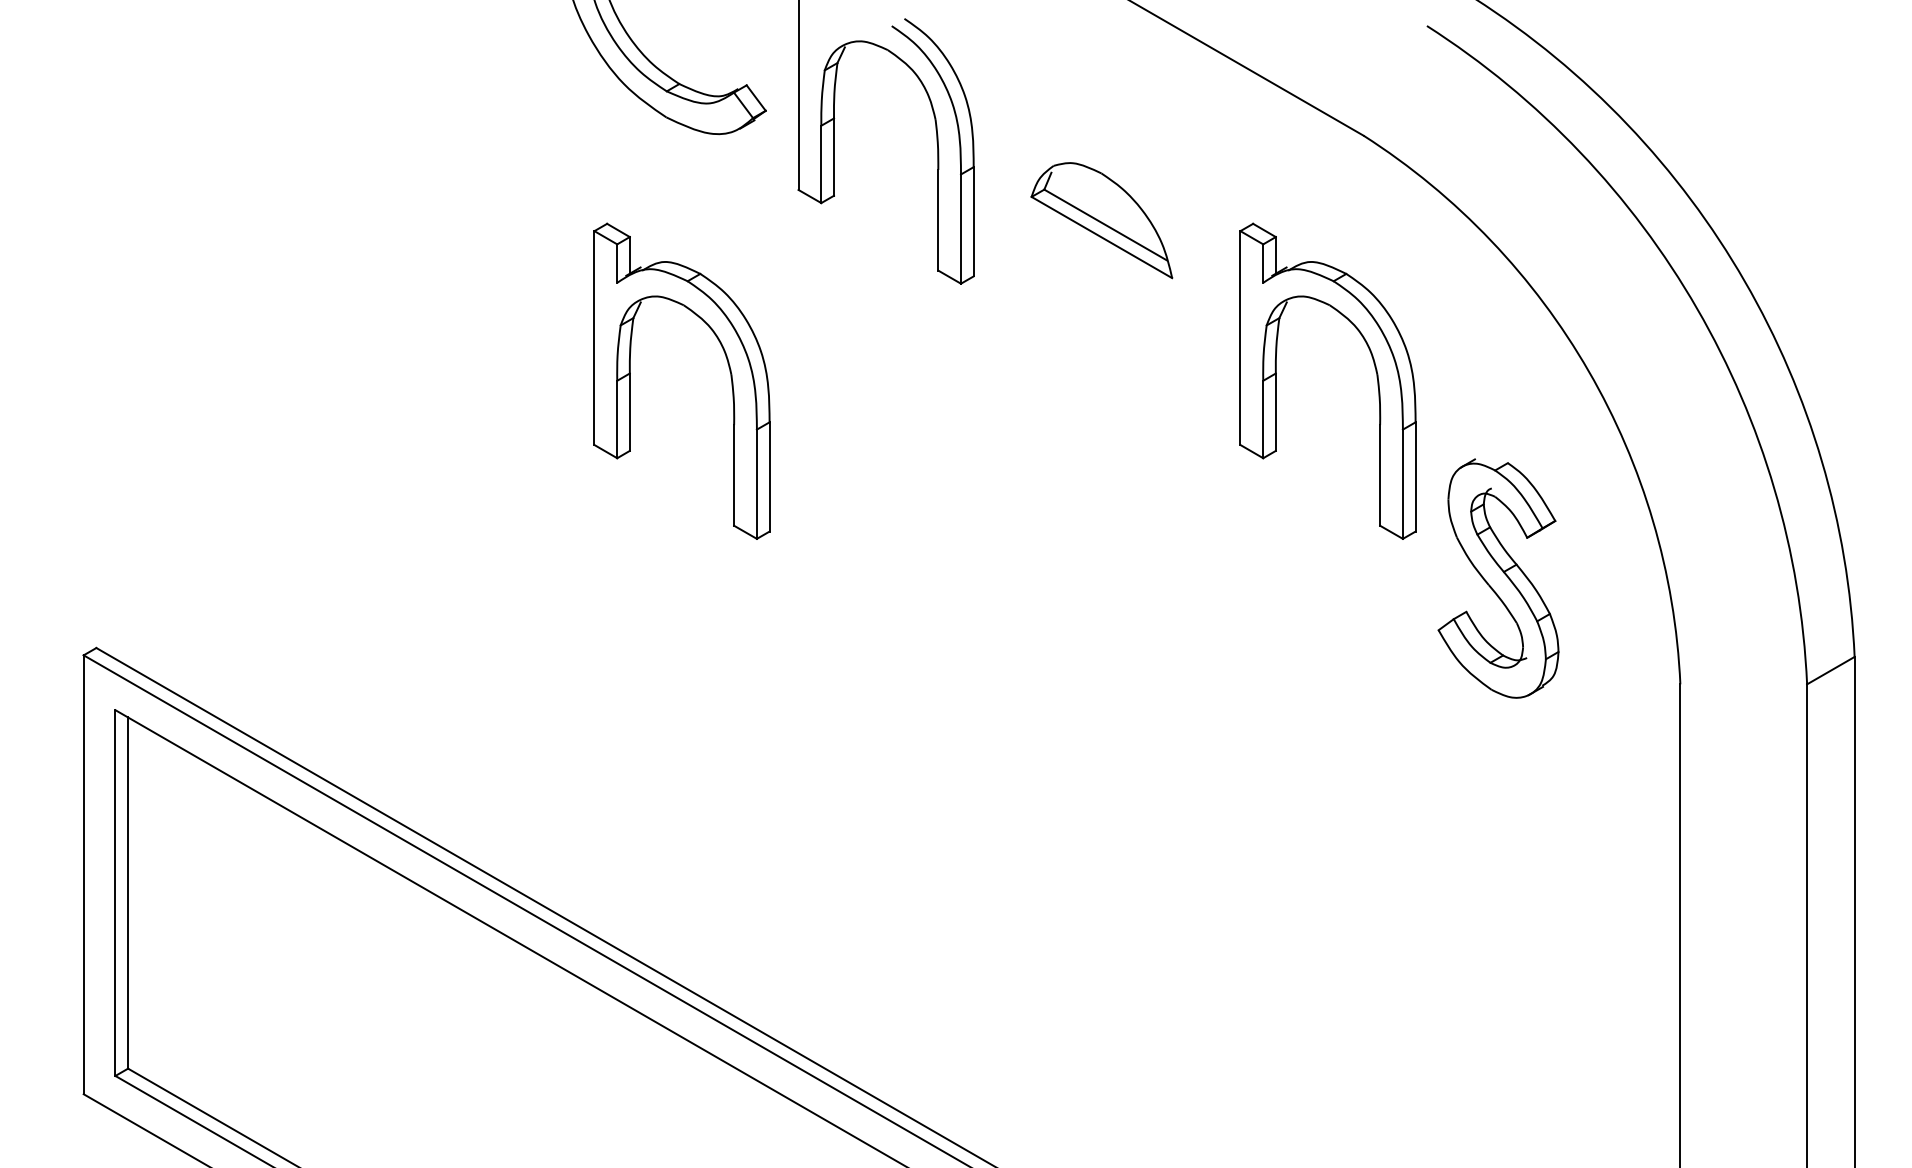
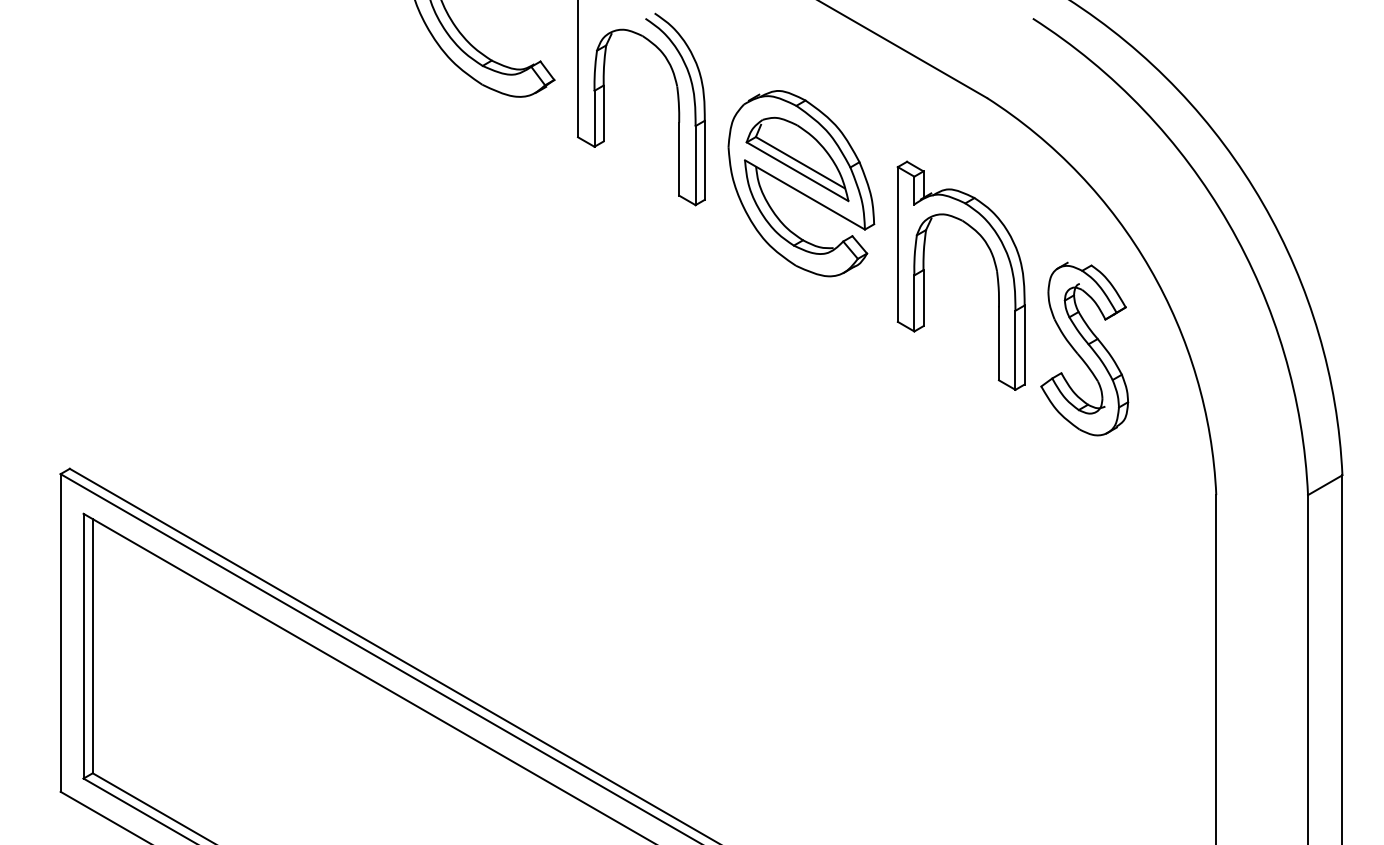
part: (1106, 253) -> (800, 183), added
part: (728, 367) -> (527, 265), removed
part: (1498, 578) -> (1084, 349), moved

